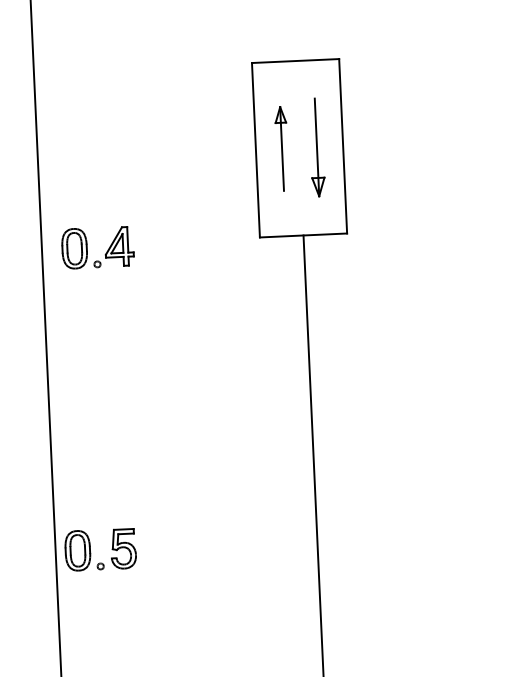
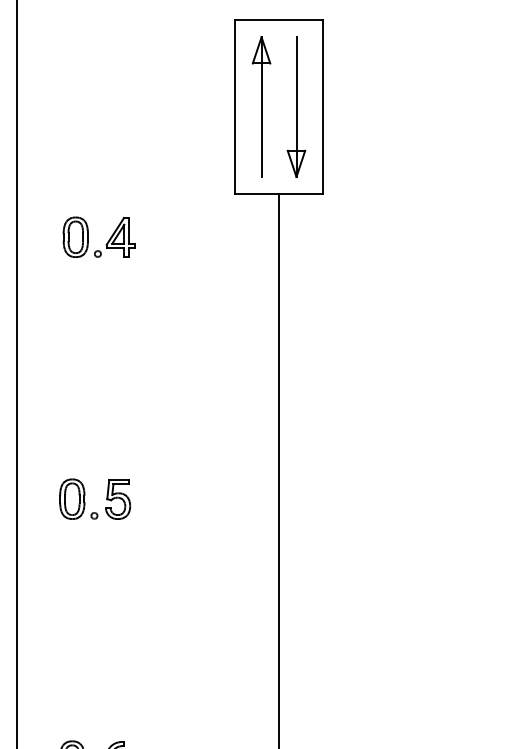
part: (316, 146) -> (296, 106), size x1.43
part: (282, 148) -> (261, 106), size x1.67
part: (87, 247) -> (88, 236), moved
part: (90, 546) -> (85, 495), moved

